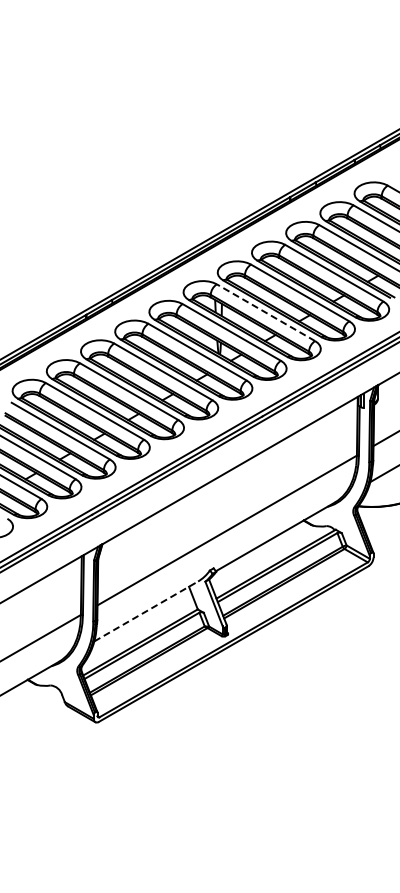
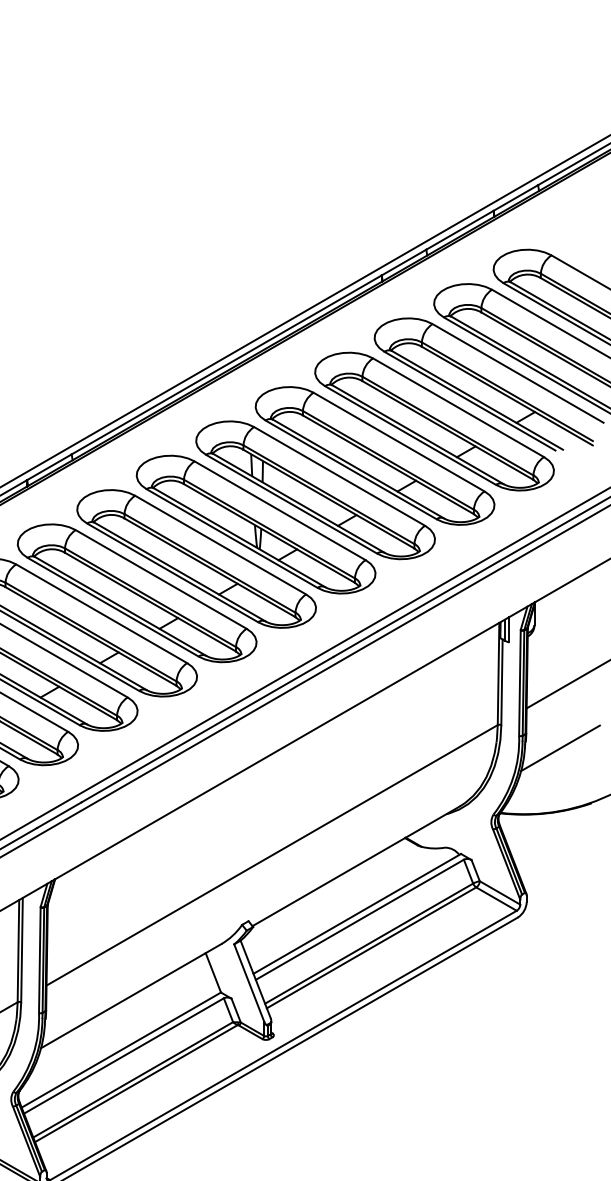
line: (266, 312) -> (340, 476), dashed -> solid
line: (146, 611) -> (131, 996), dashed -> solid

